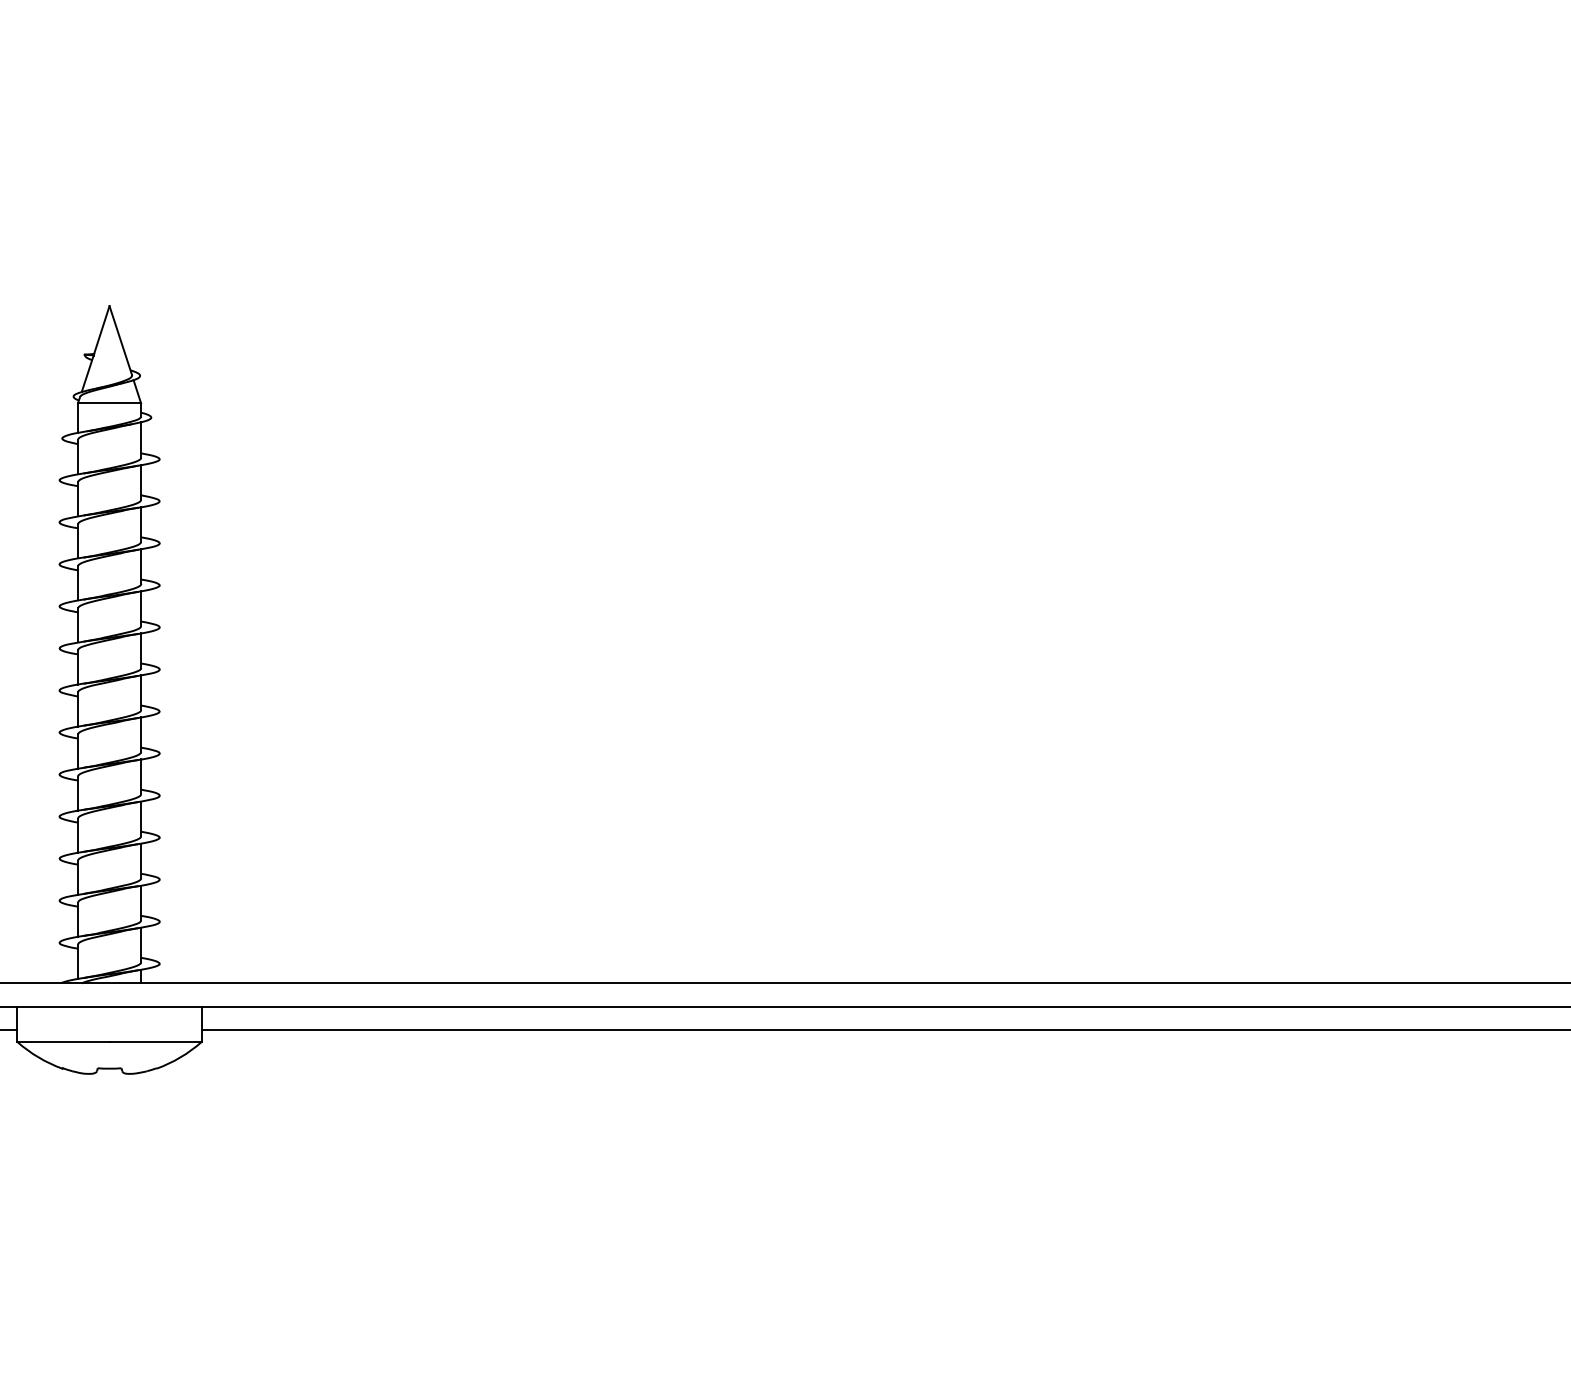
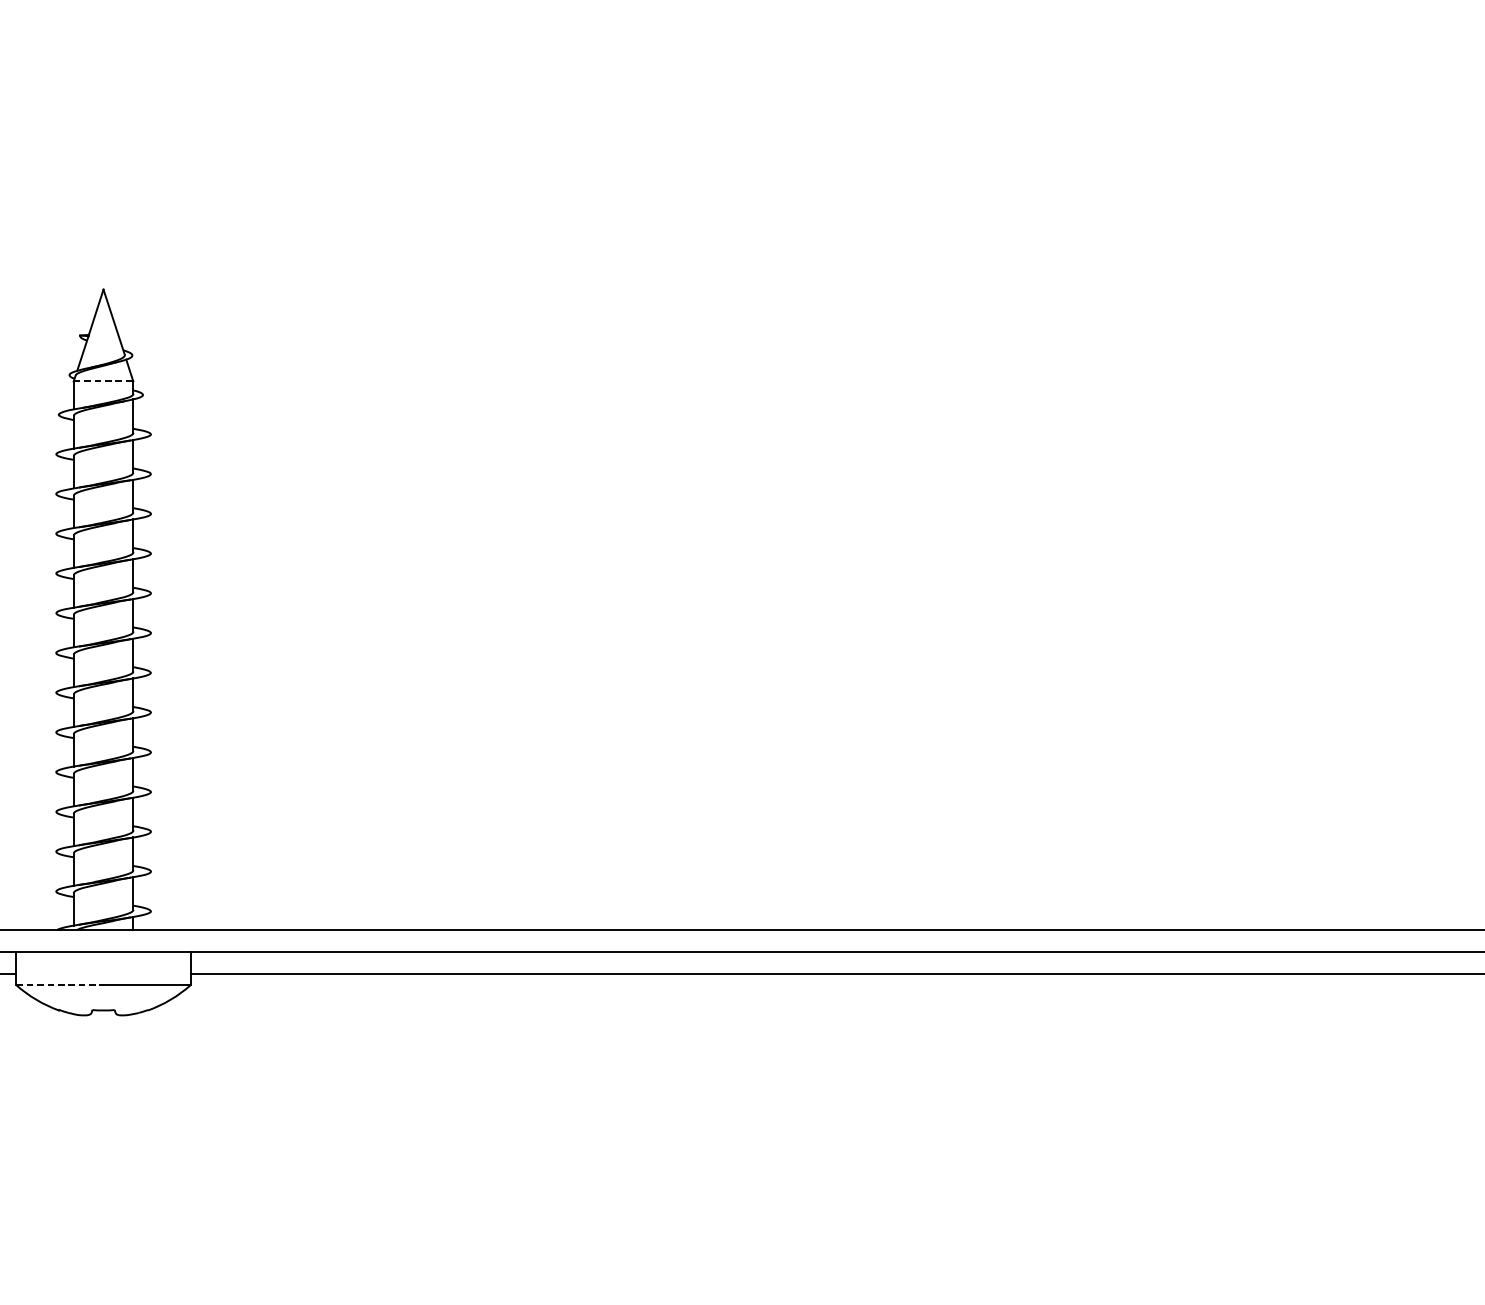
line: (109, 403) -> (103, 381), solid -> dashed
line: (63, 1041) -> (59, 984), solid -> dashed

